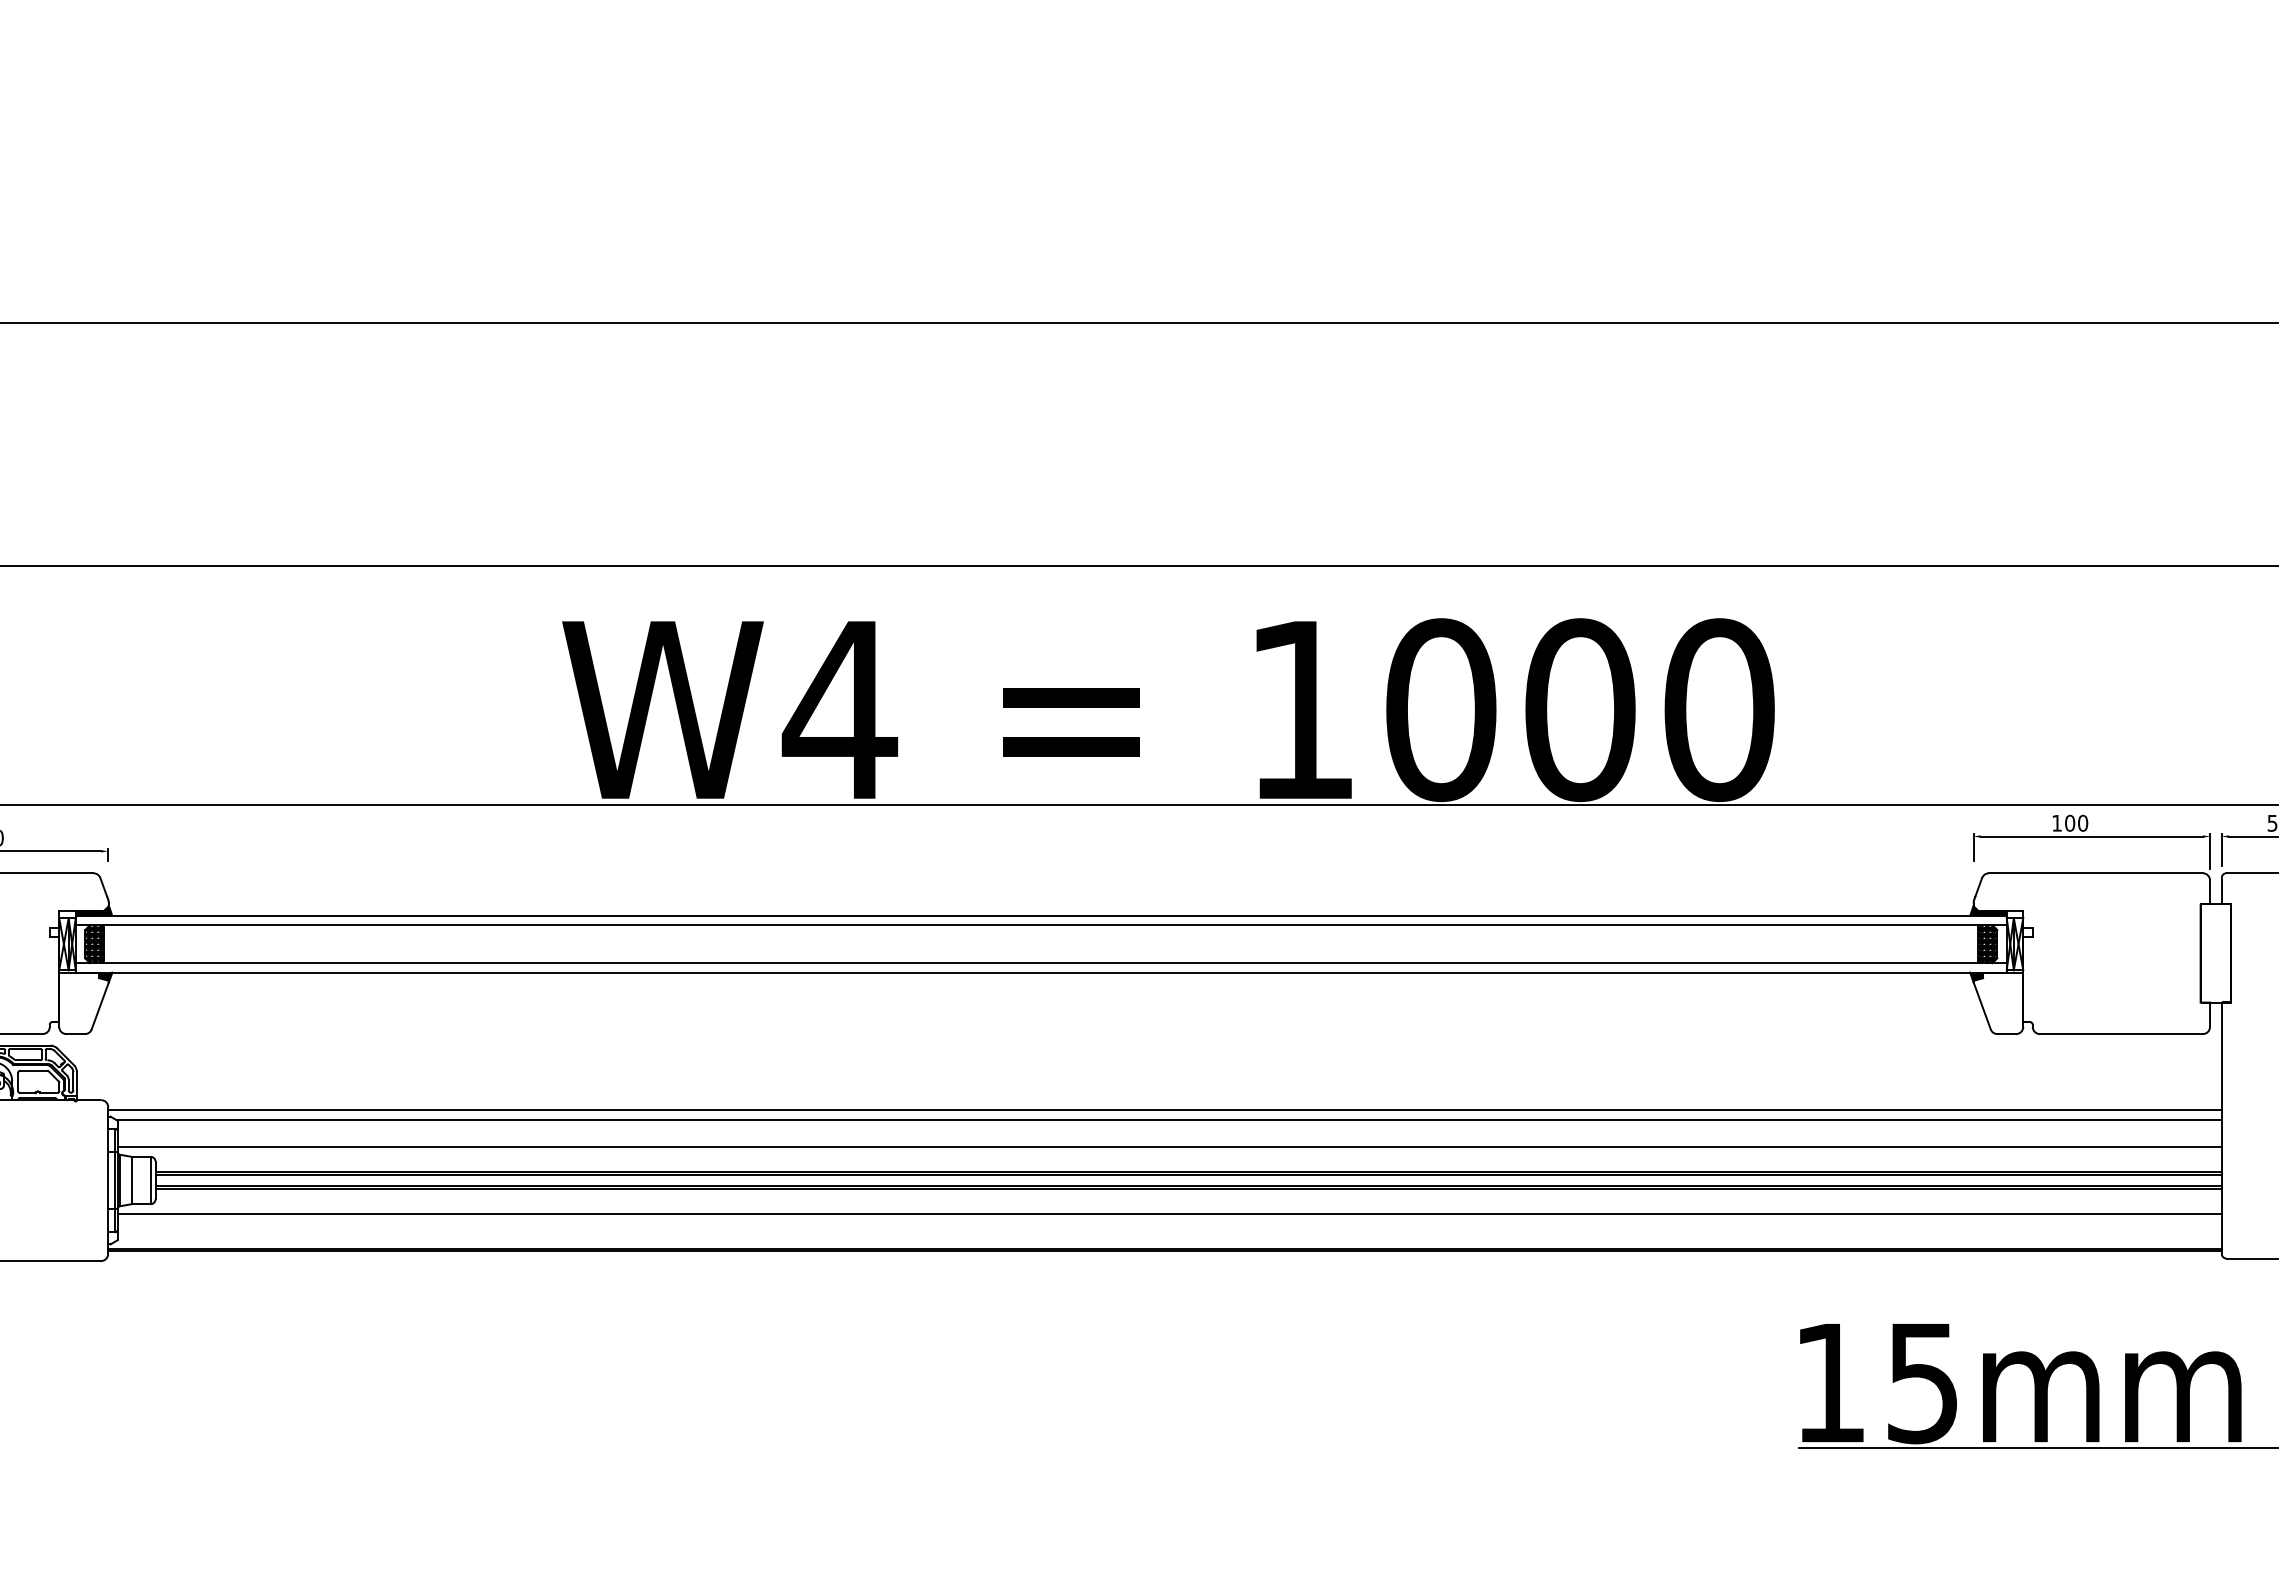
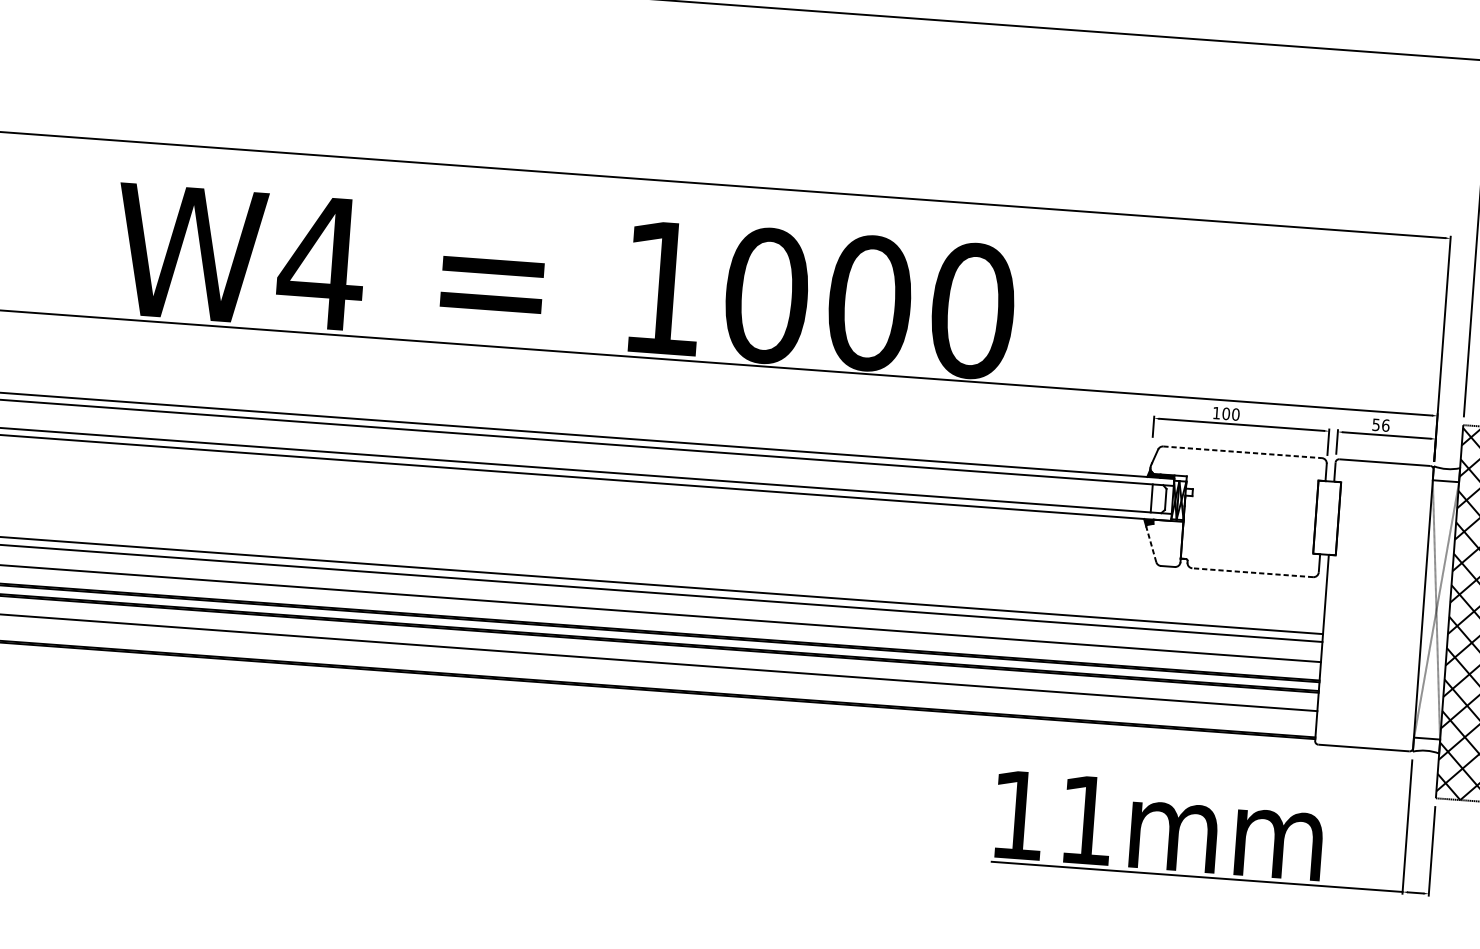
line: (2096, 873) -> (1243, 452), solid -> dashed
hatch: (1987, 944) -> (1158, 499), removed
line: (1982, 1006) -> (1151, 544), solid -> dashed
line: (2121, 1034) -> (1252, 573), solid -> dashed
text: (1922, 1384) -> (1086, 821), 15mm -> 11mm

